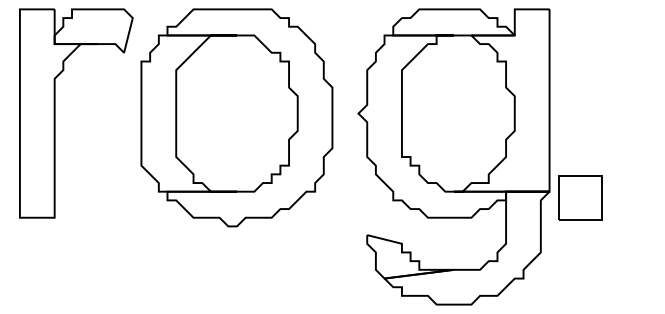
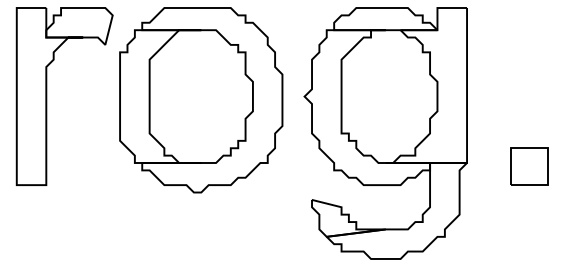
part: (580, 197) -> (529, 166), moved

